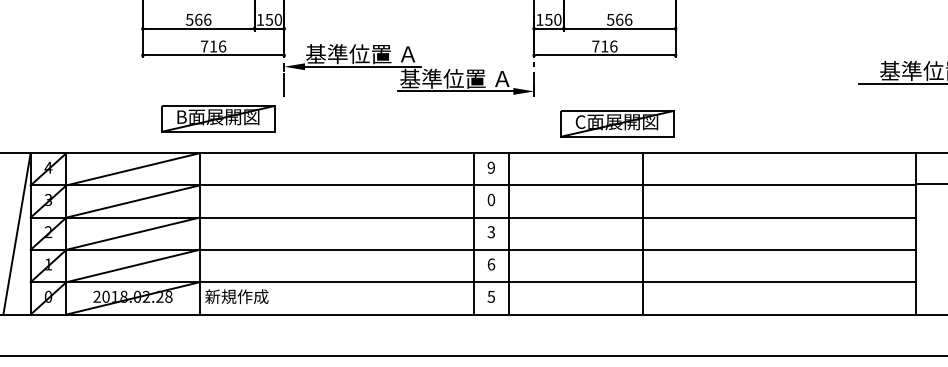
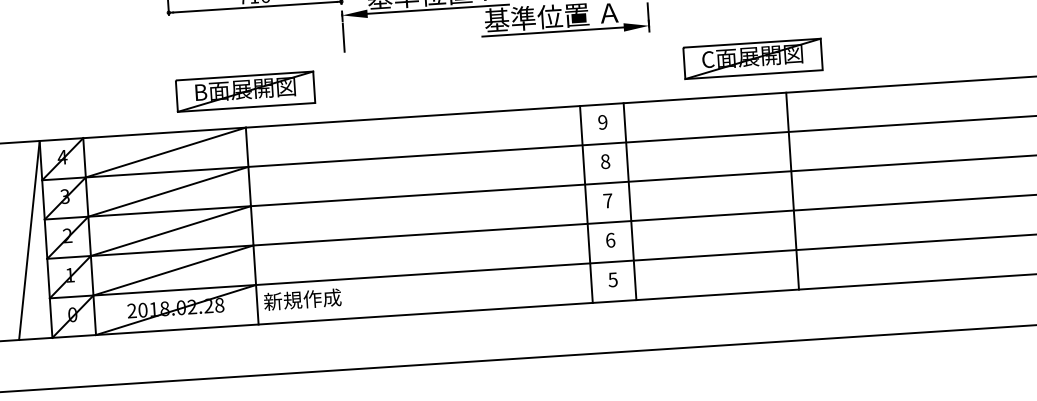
part: (218, 118) -> (245, 91), moved
text: (491, 199) -> (605, 161), 0 -> 8
text: (491, 232) -> (608, 201), 3 -> 7

